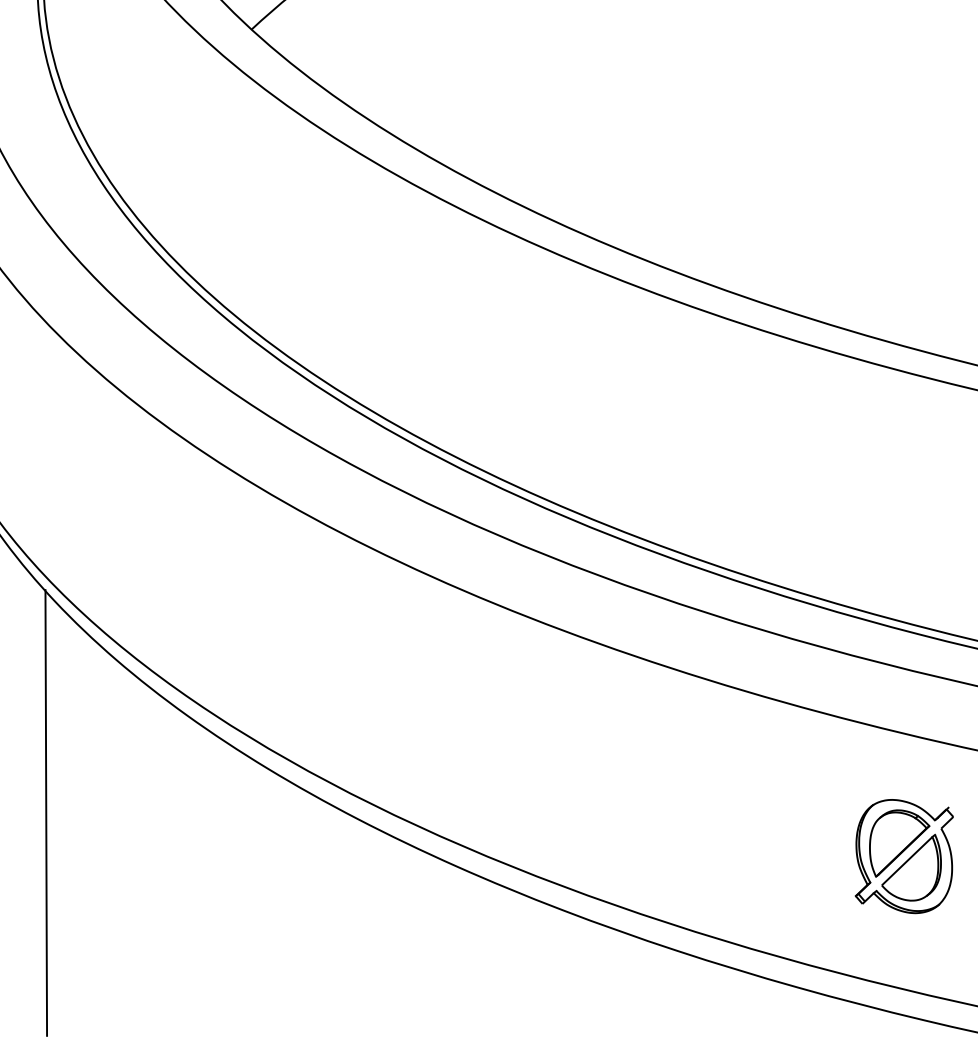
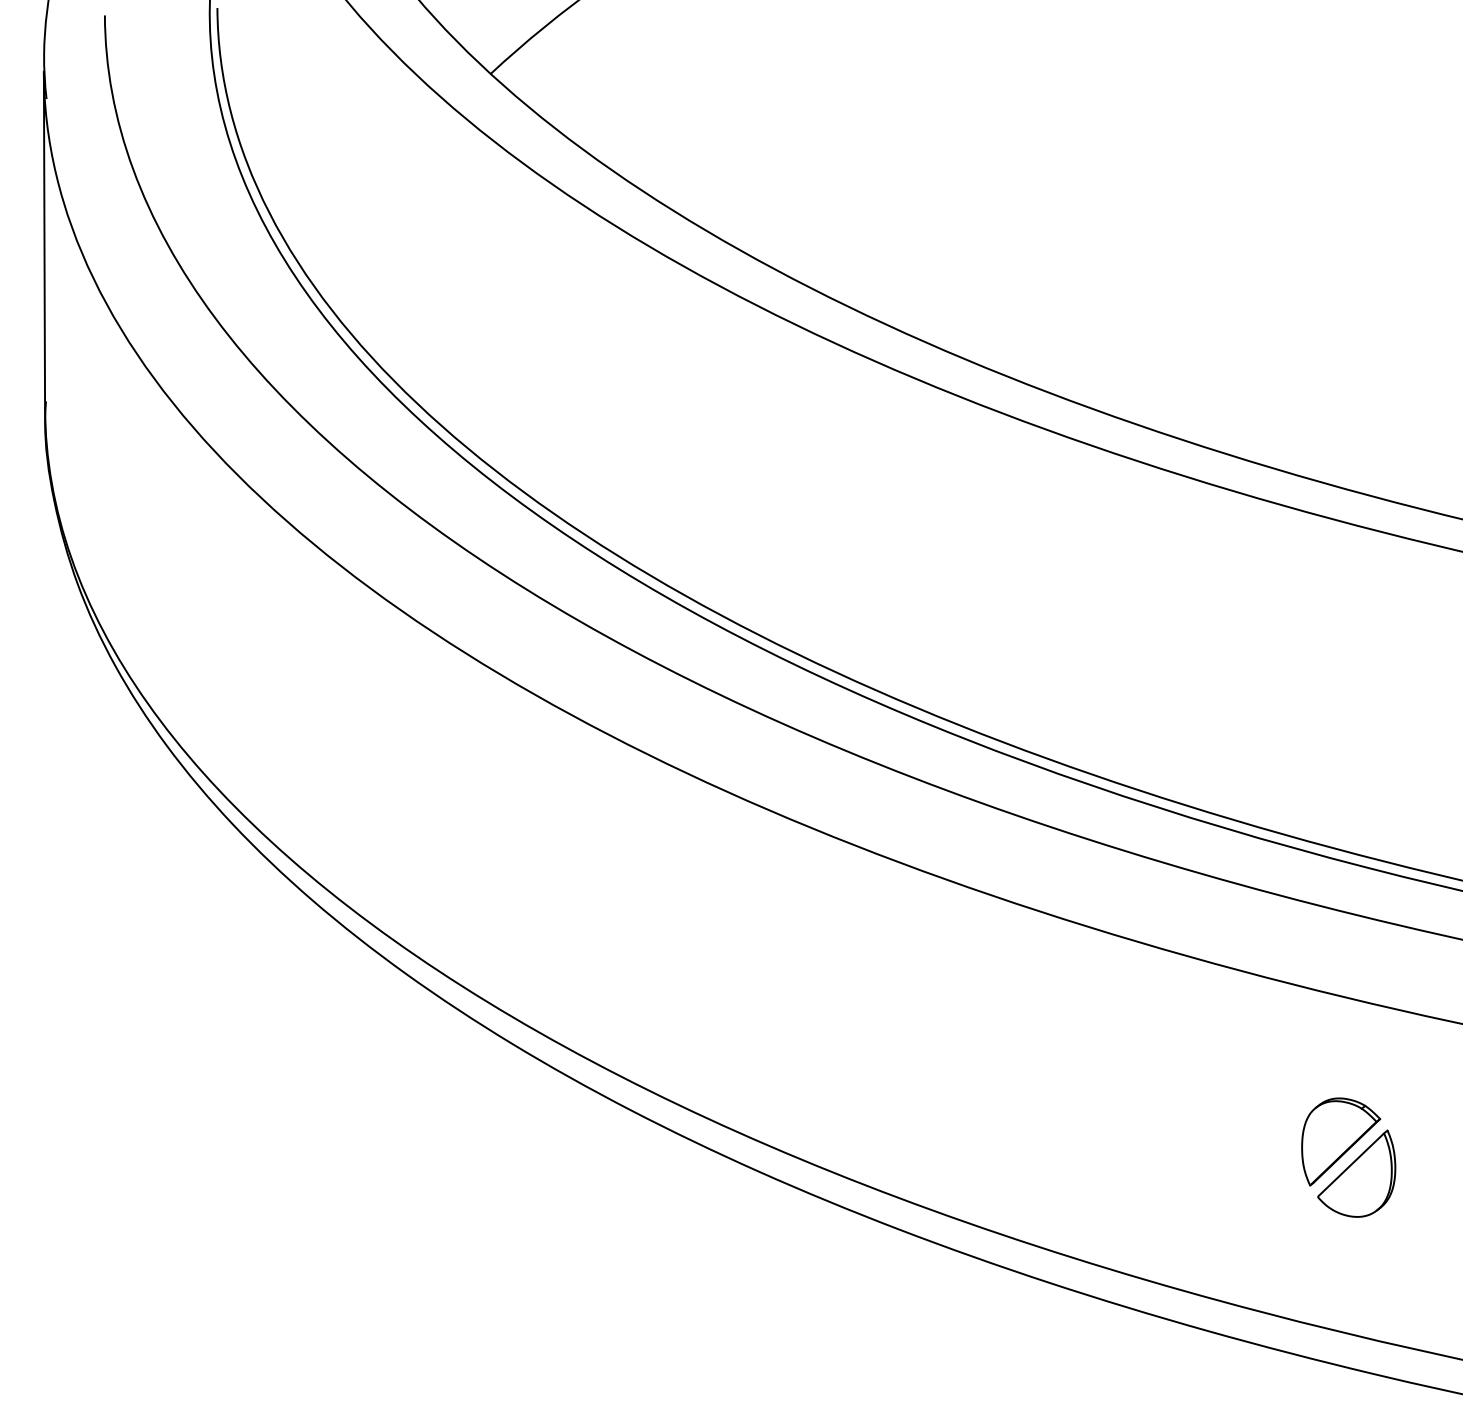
line: (46, 812) -> (221, 1101), removed
part: (903, 856) -> (1346, 1158), removed

